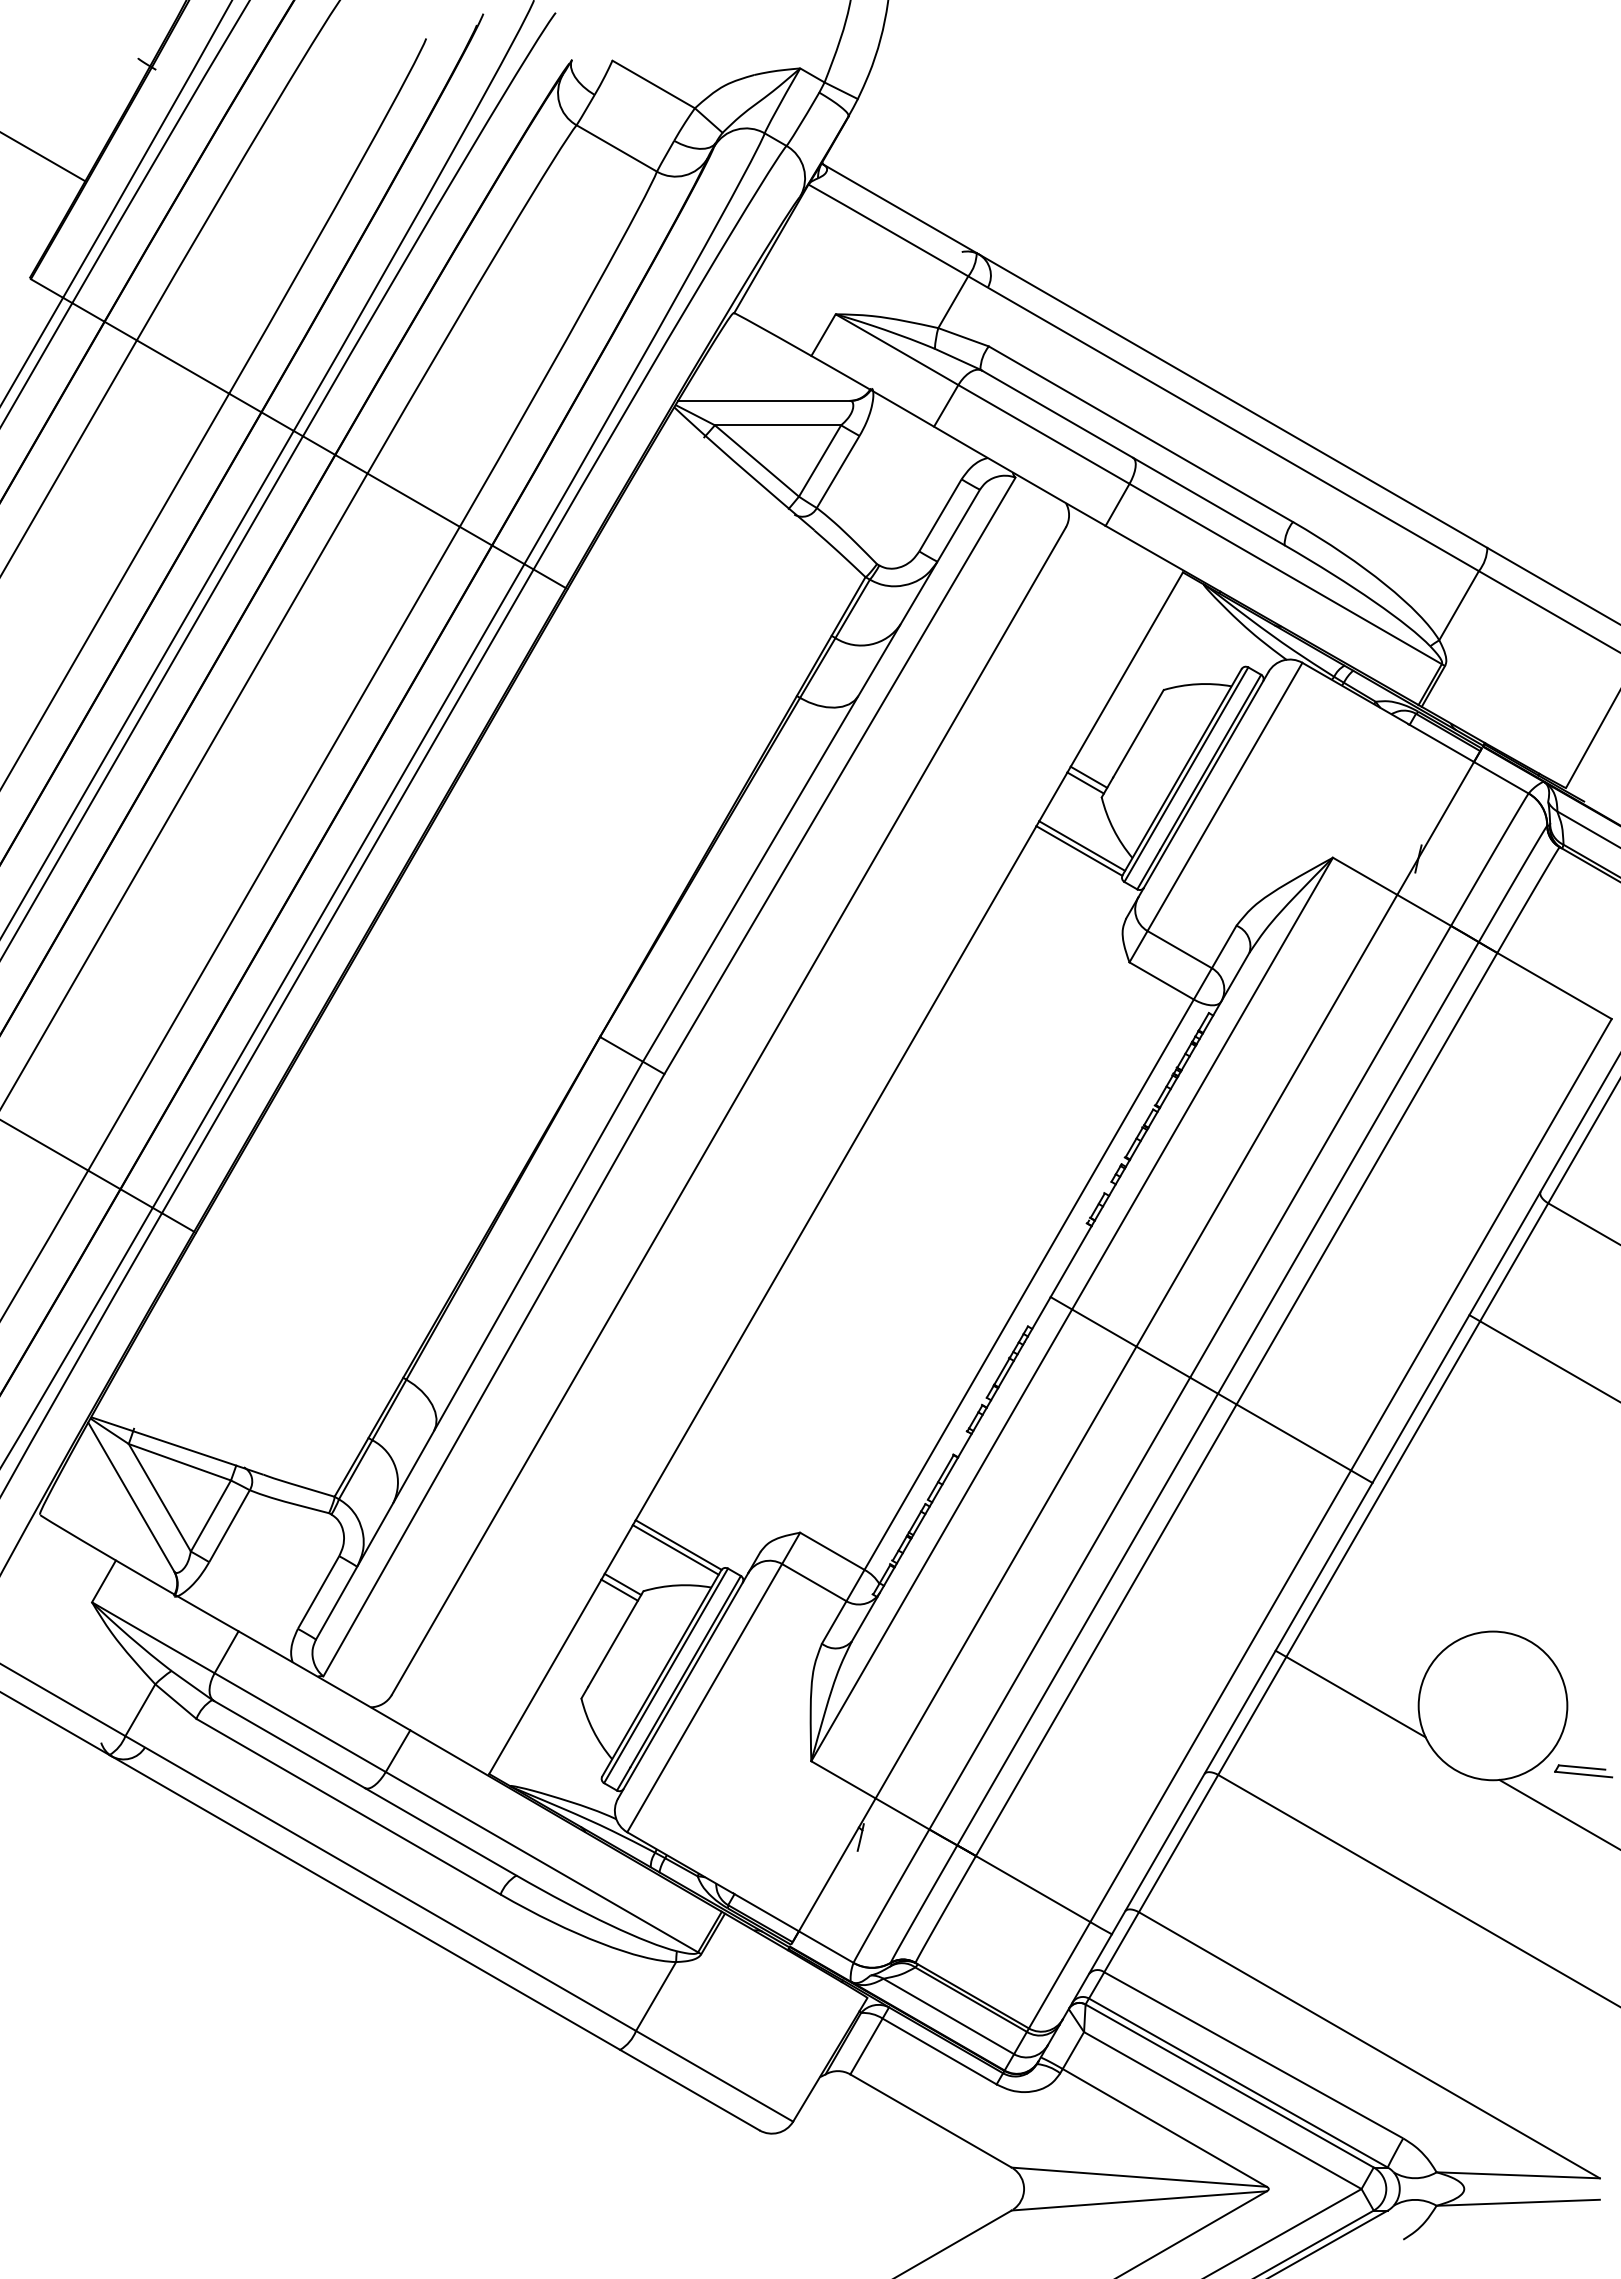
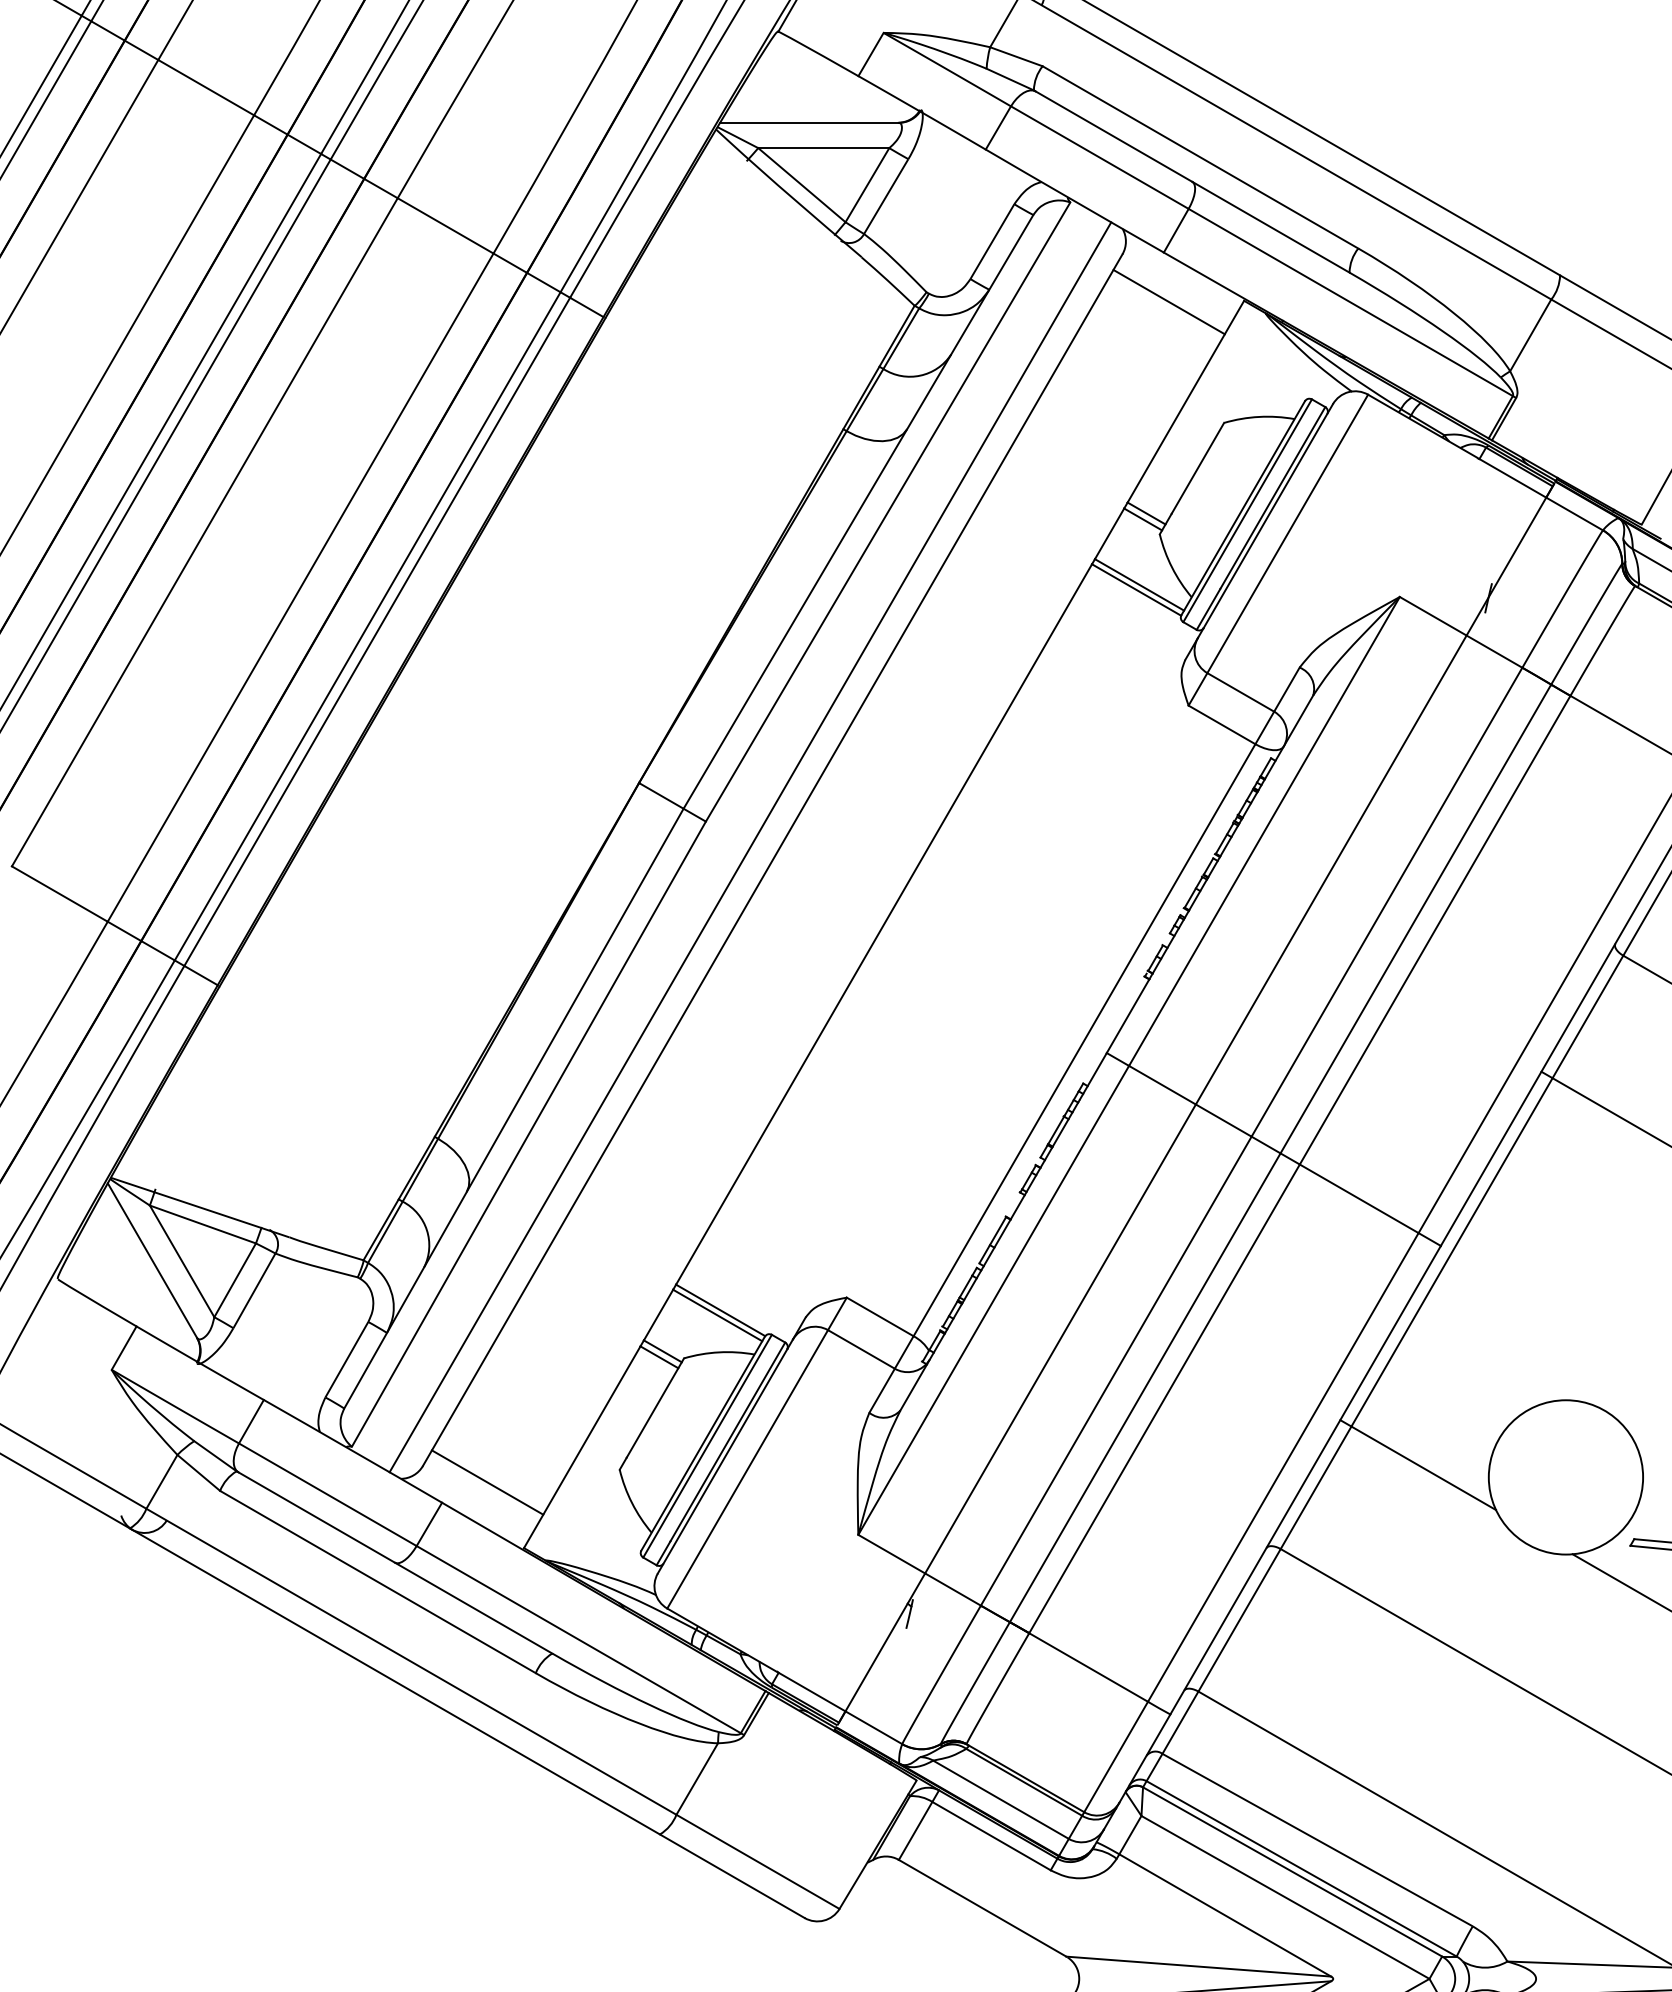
line: (1110, 573) -> (1168, 301), added
line: (706, 1098) -> (749, 846), added
line: (453, 1710) -> (486, 1482), added

